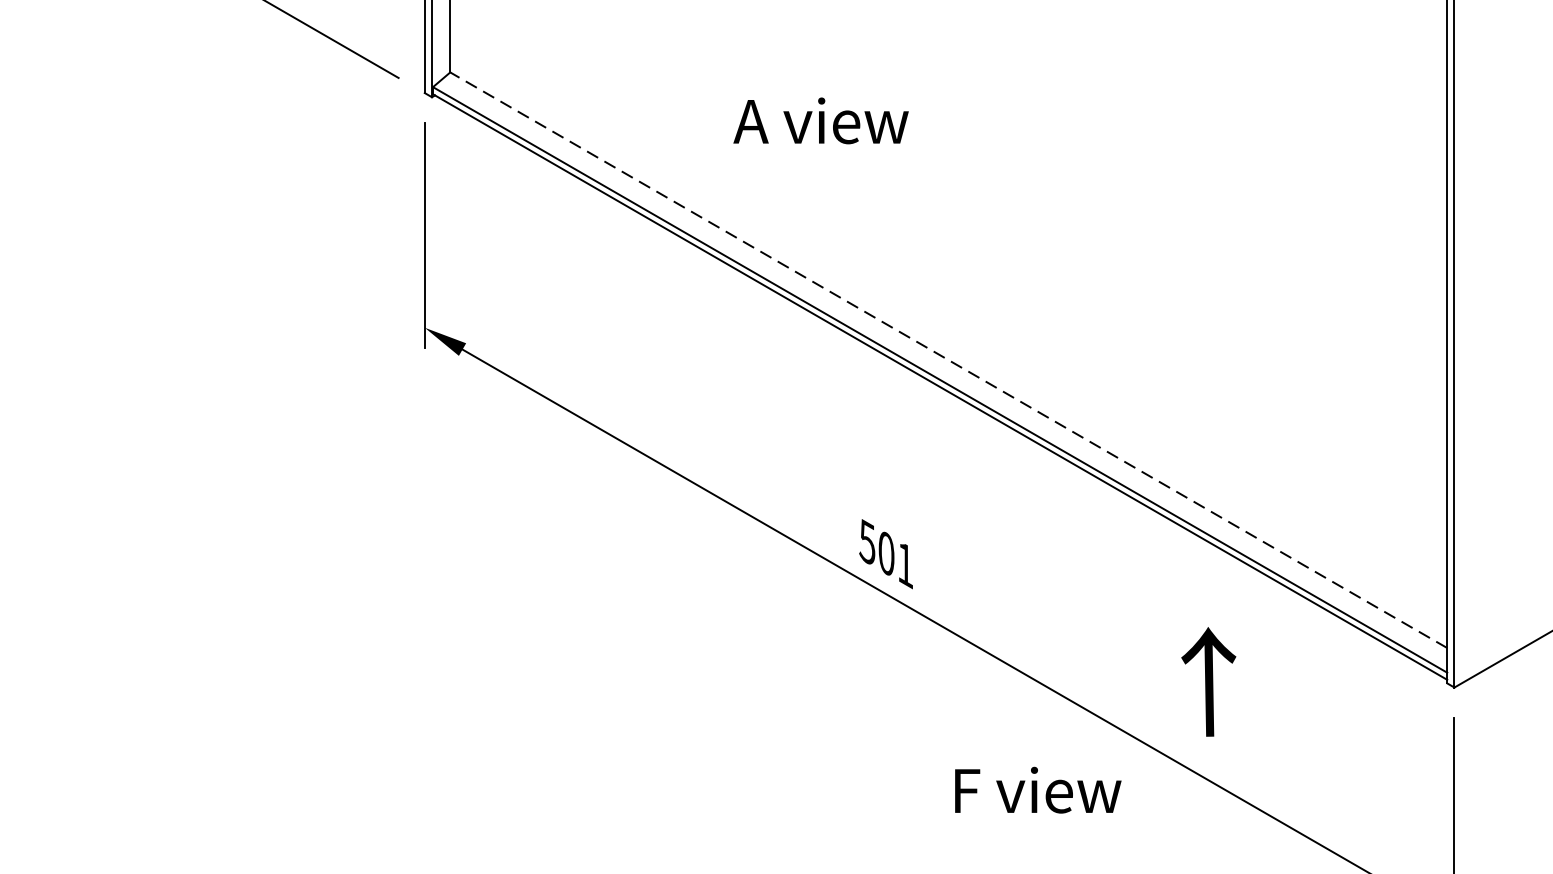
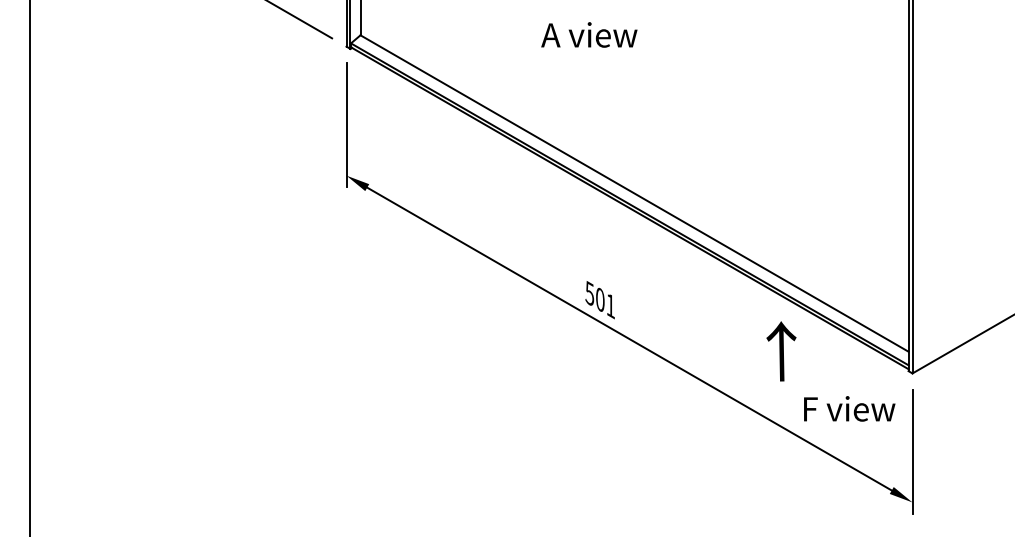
text: (821, 120) -> (589, 34), moved
line: (948, 360) -> (634, 193), dashed -> solid
text: (1208, 682) -> (781, 351), moved
text: (1037, 789) -> (849, 408), moved

